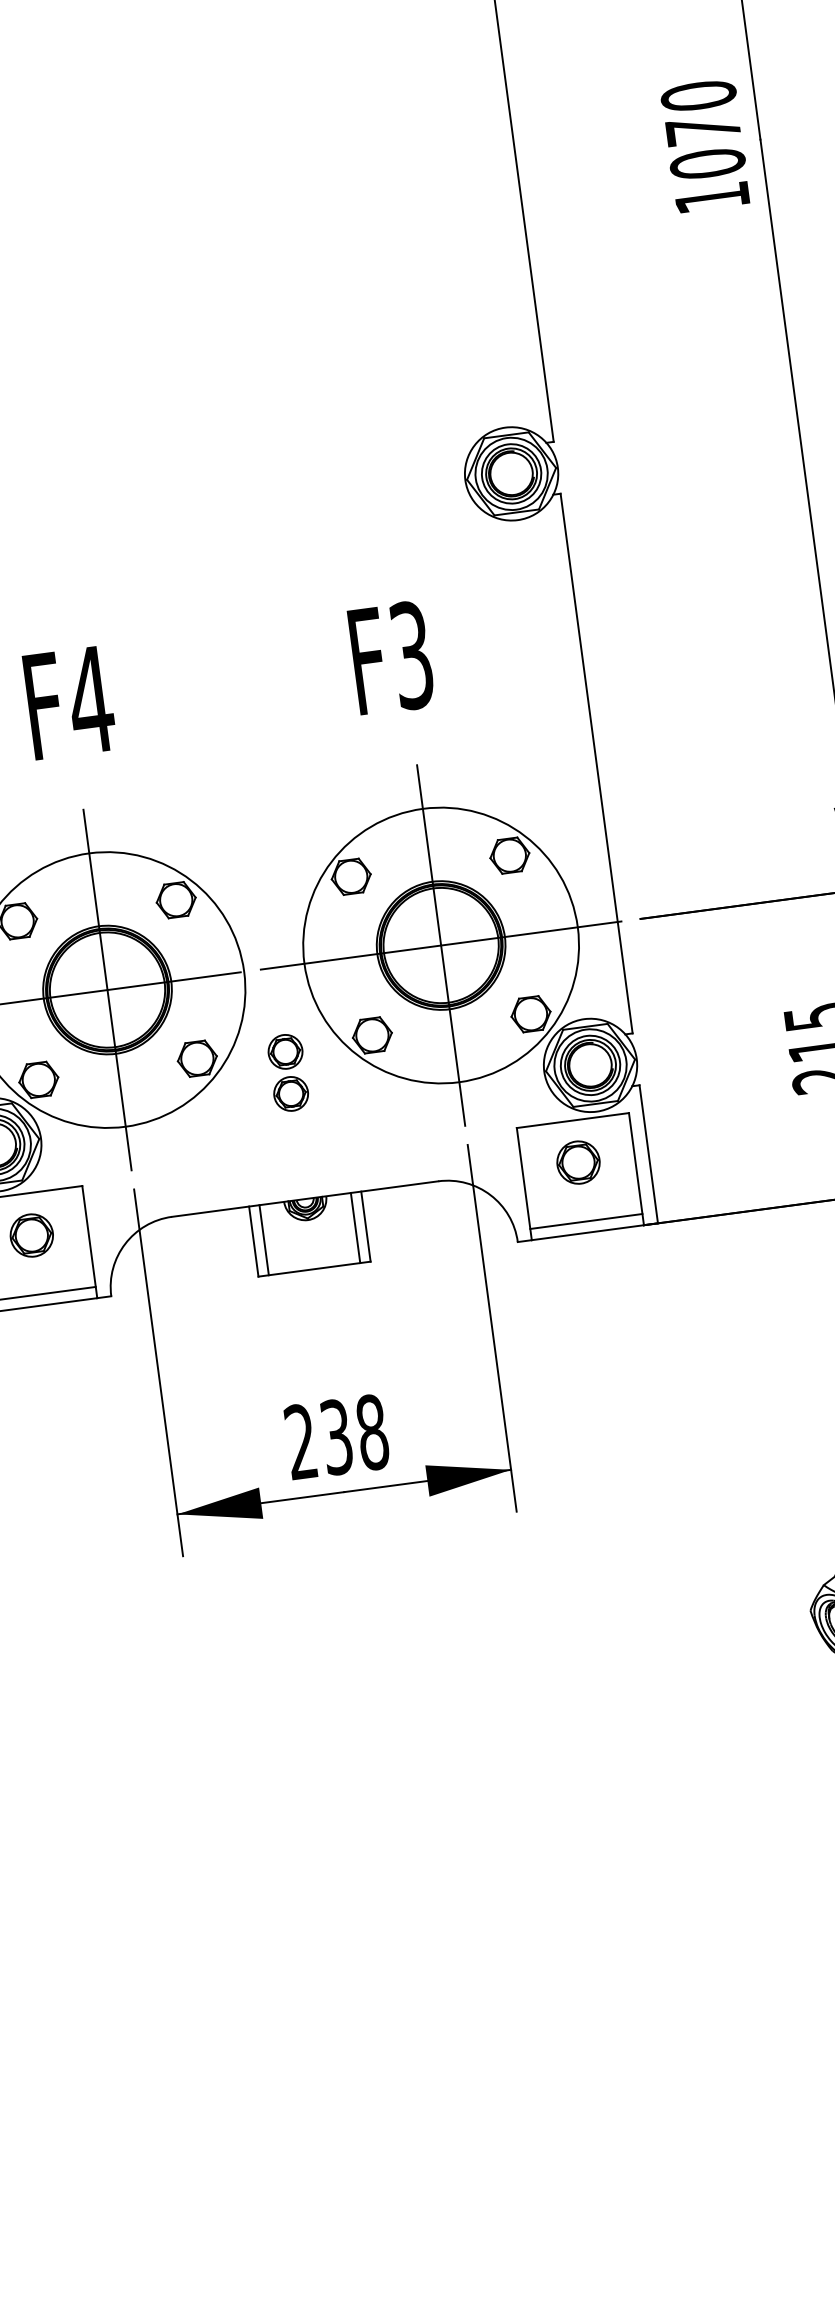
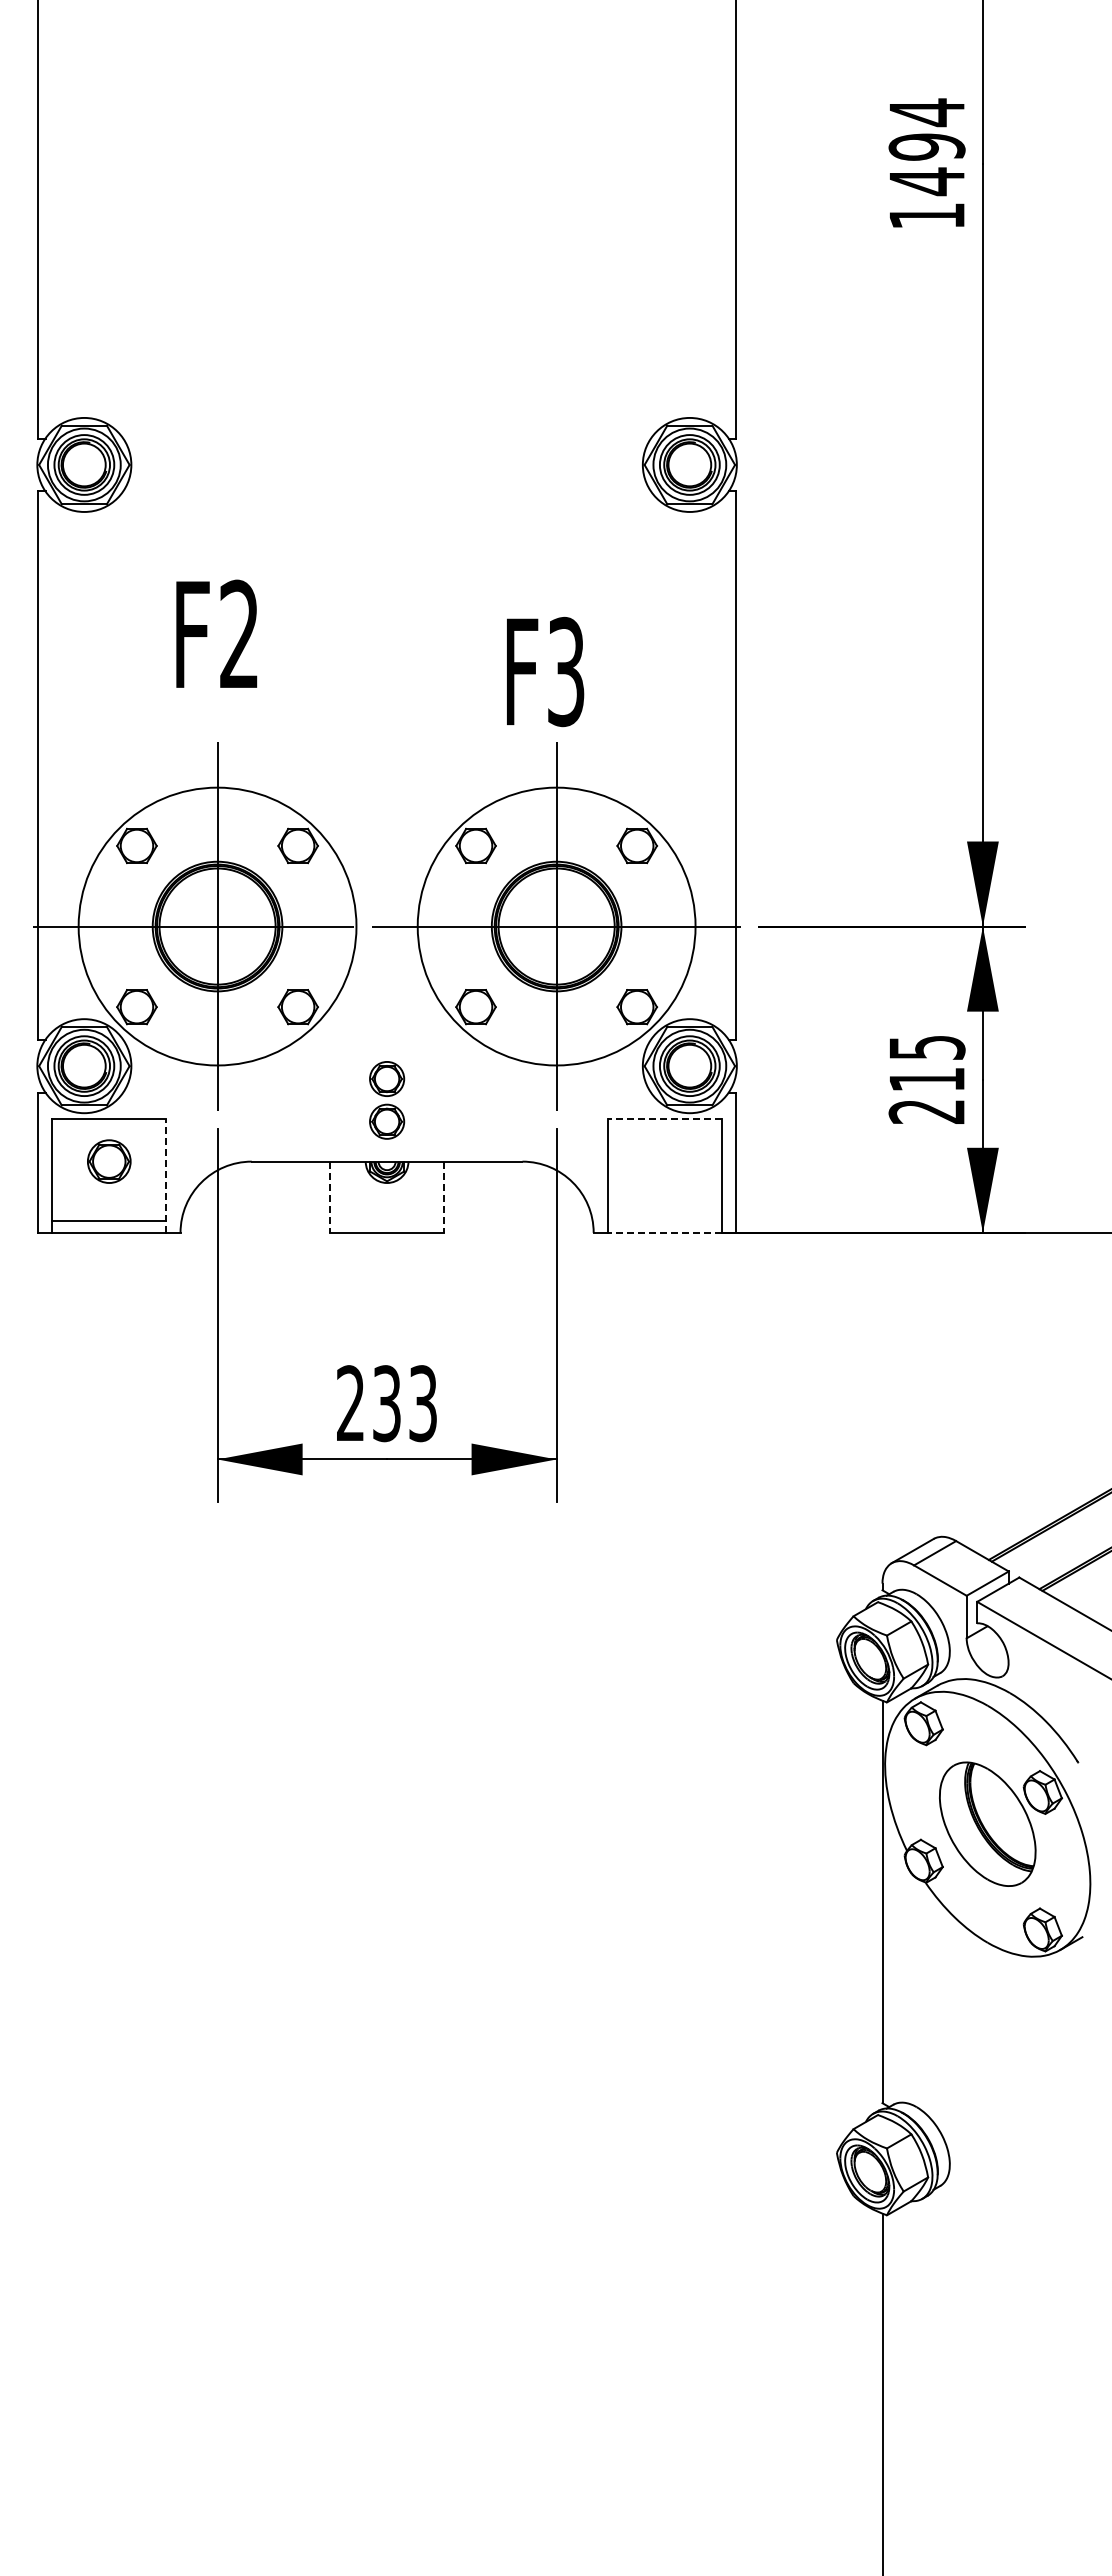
text: (702, 130) -> (926, 147), 1070 -> 1494
text: (391, 657) -> (545, 671), moved
text: (90, 698) -> (239, 633), F4 -> F2
part: (288, 1072) -> (387, 1100), moved
line: (572, 1120) -> (664, 1118), solid -> dashed
part: (578, 1162) -> (664, 1161), removed
line: (585, 1221) -> (664, 1221), removed
line: (366, 1226) -> (444, 1197), solid -> dashed
line: (355, 1227) -> (433, 1196), removed
line: (587, 1232) -> (664, 1232), solid -> dashed
line: (263, 1239) -> (340, 1196), removed
line: (89, 1241) -> (166, 1175), solid -> dashed
line: (254, 1241) -> (330, 1197), solid -> dashed
text: (372, 1432) -> (423, 1403), 238 -> 233

